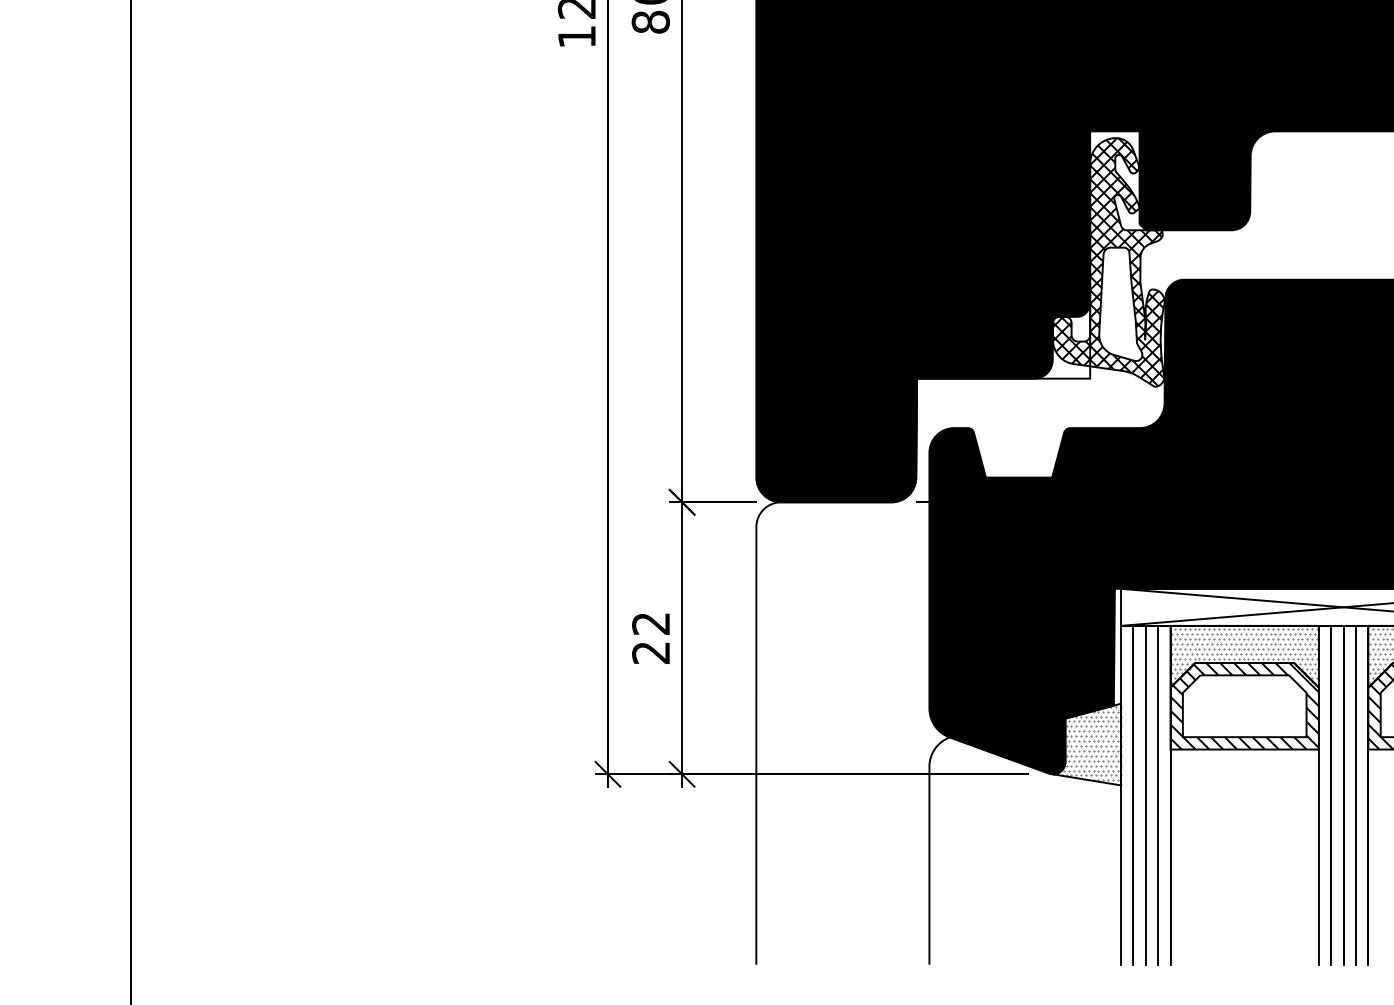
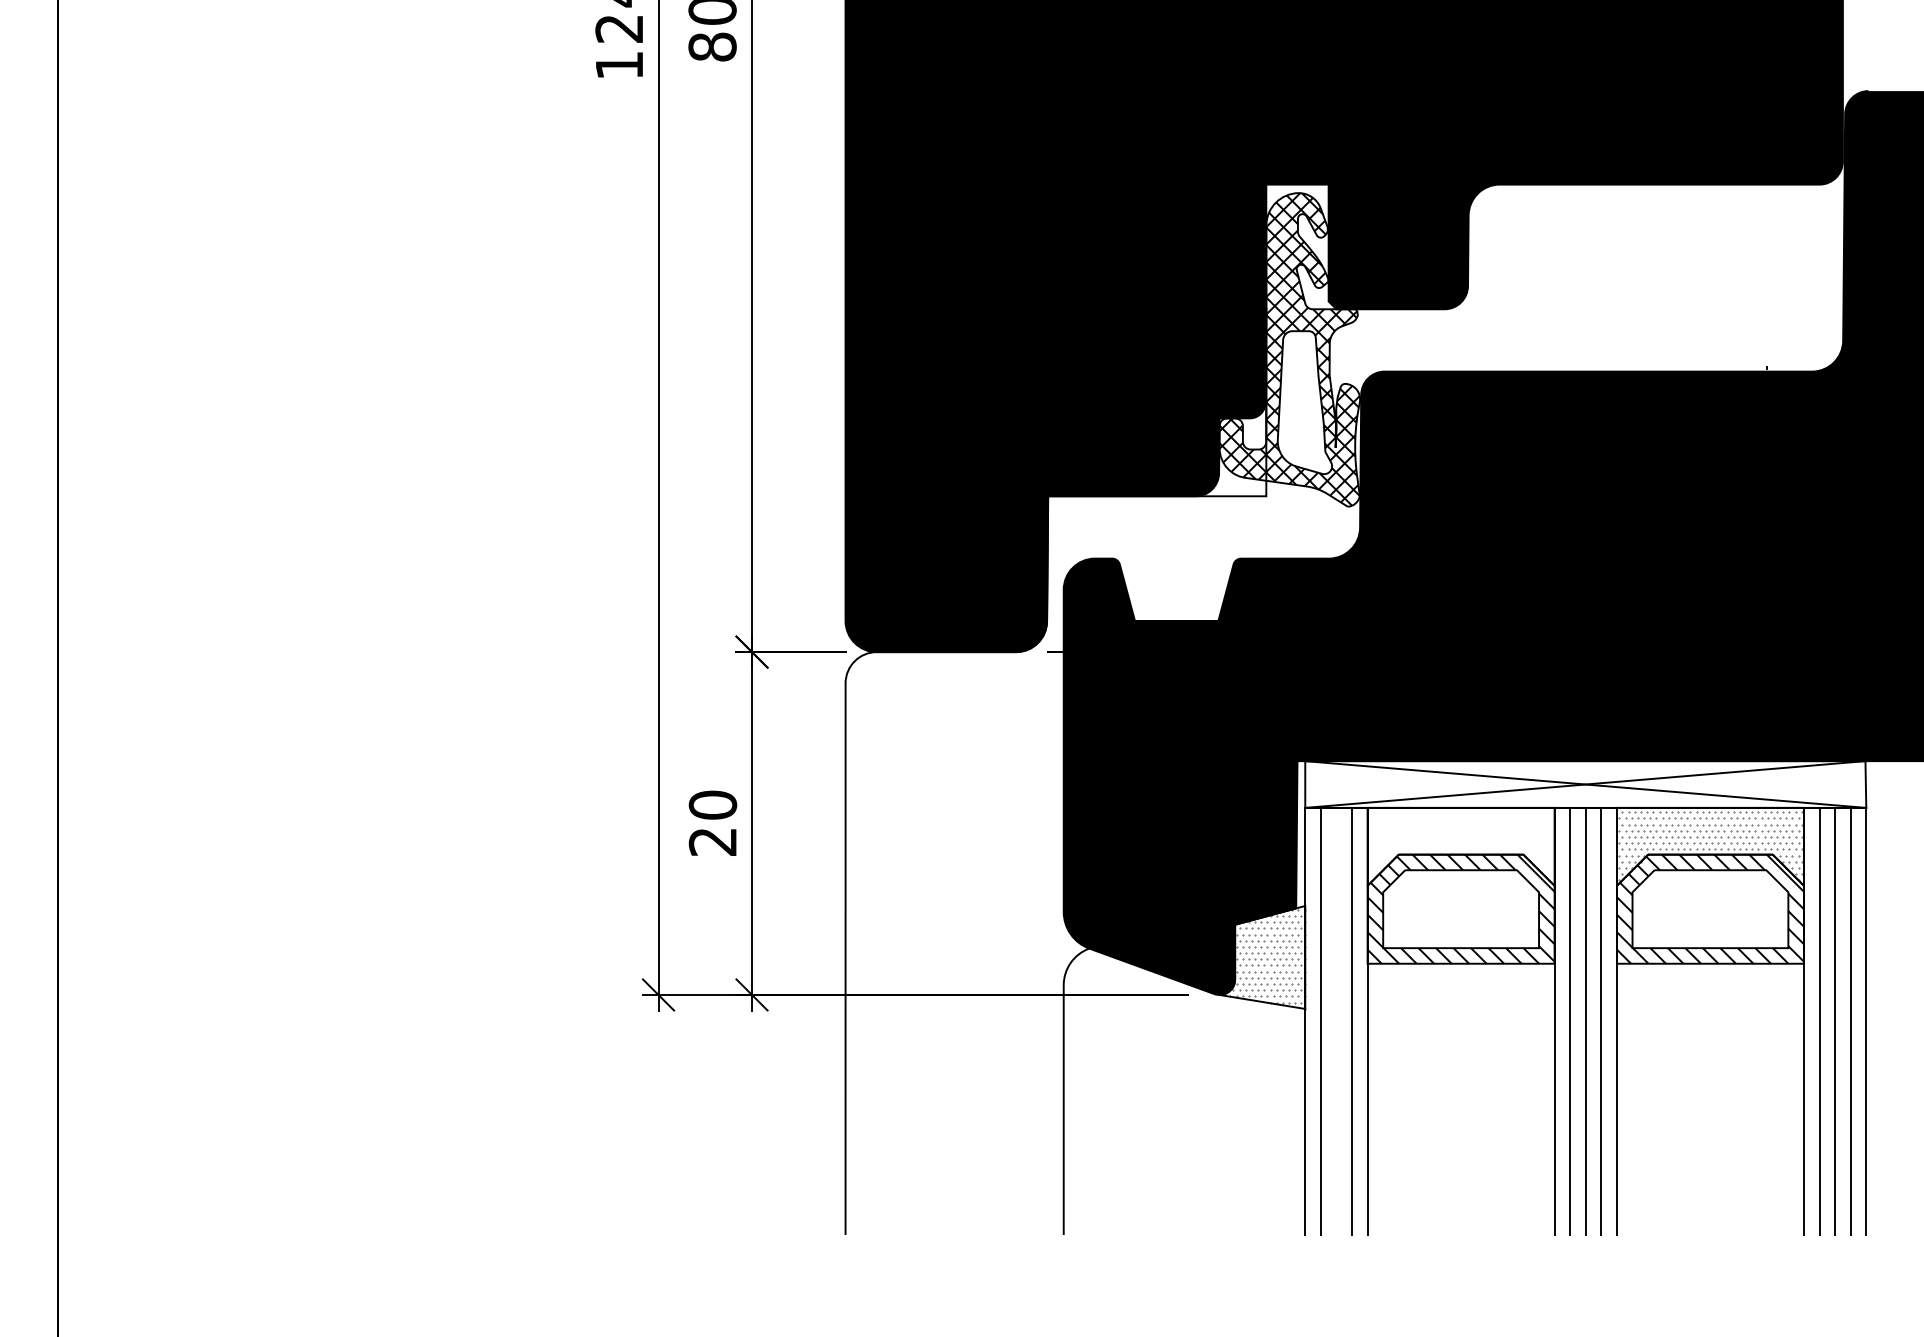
text: (650, 623) -> (712, 804), 22 -> 20
hatch: (1244, 656) -> (1460, 846), removed
line: (1145, 794) -> (1336, 1020), removed

